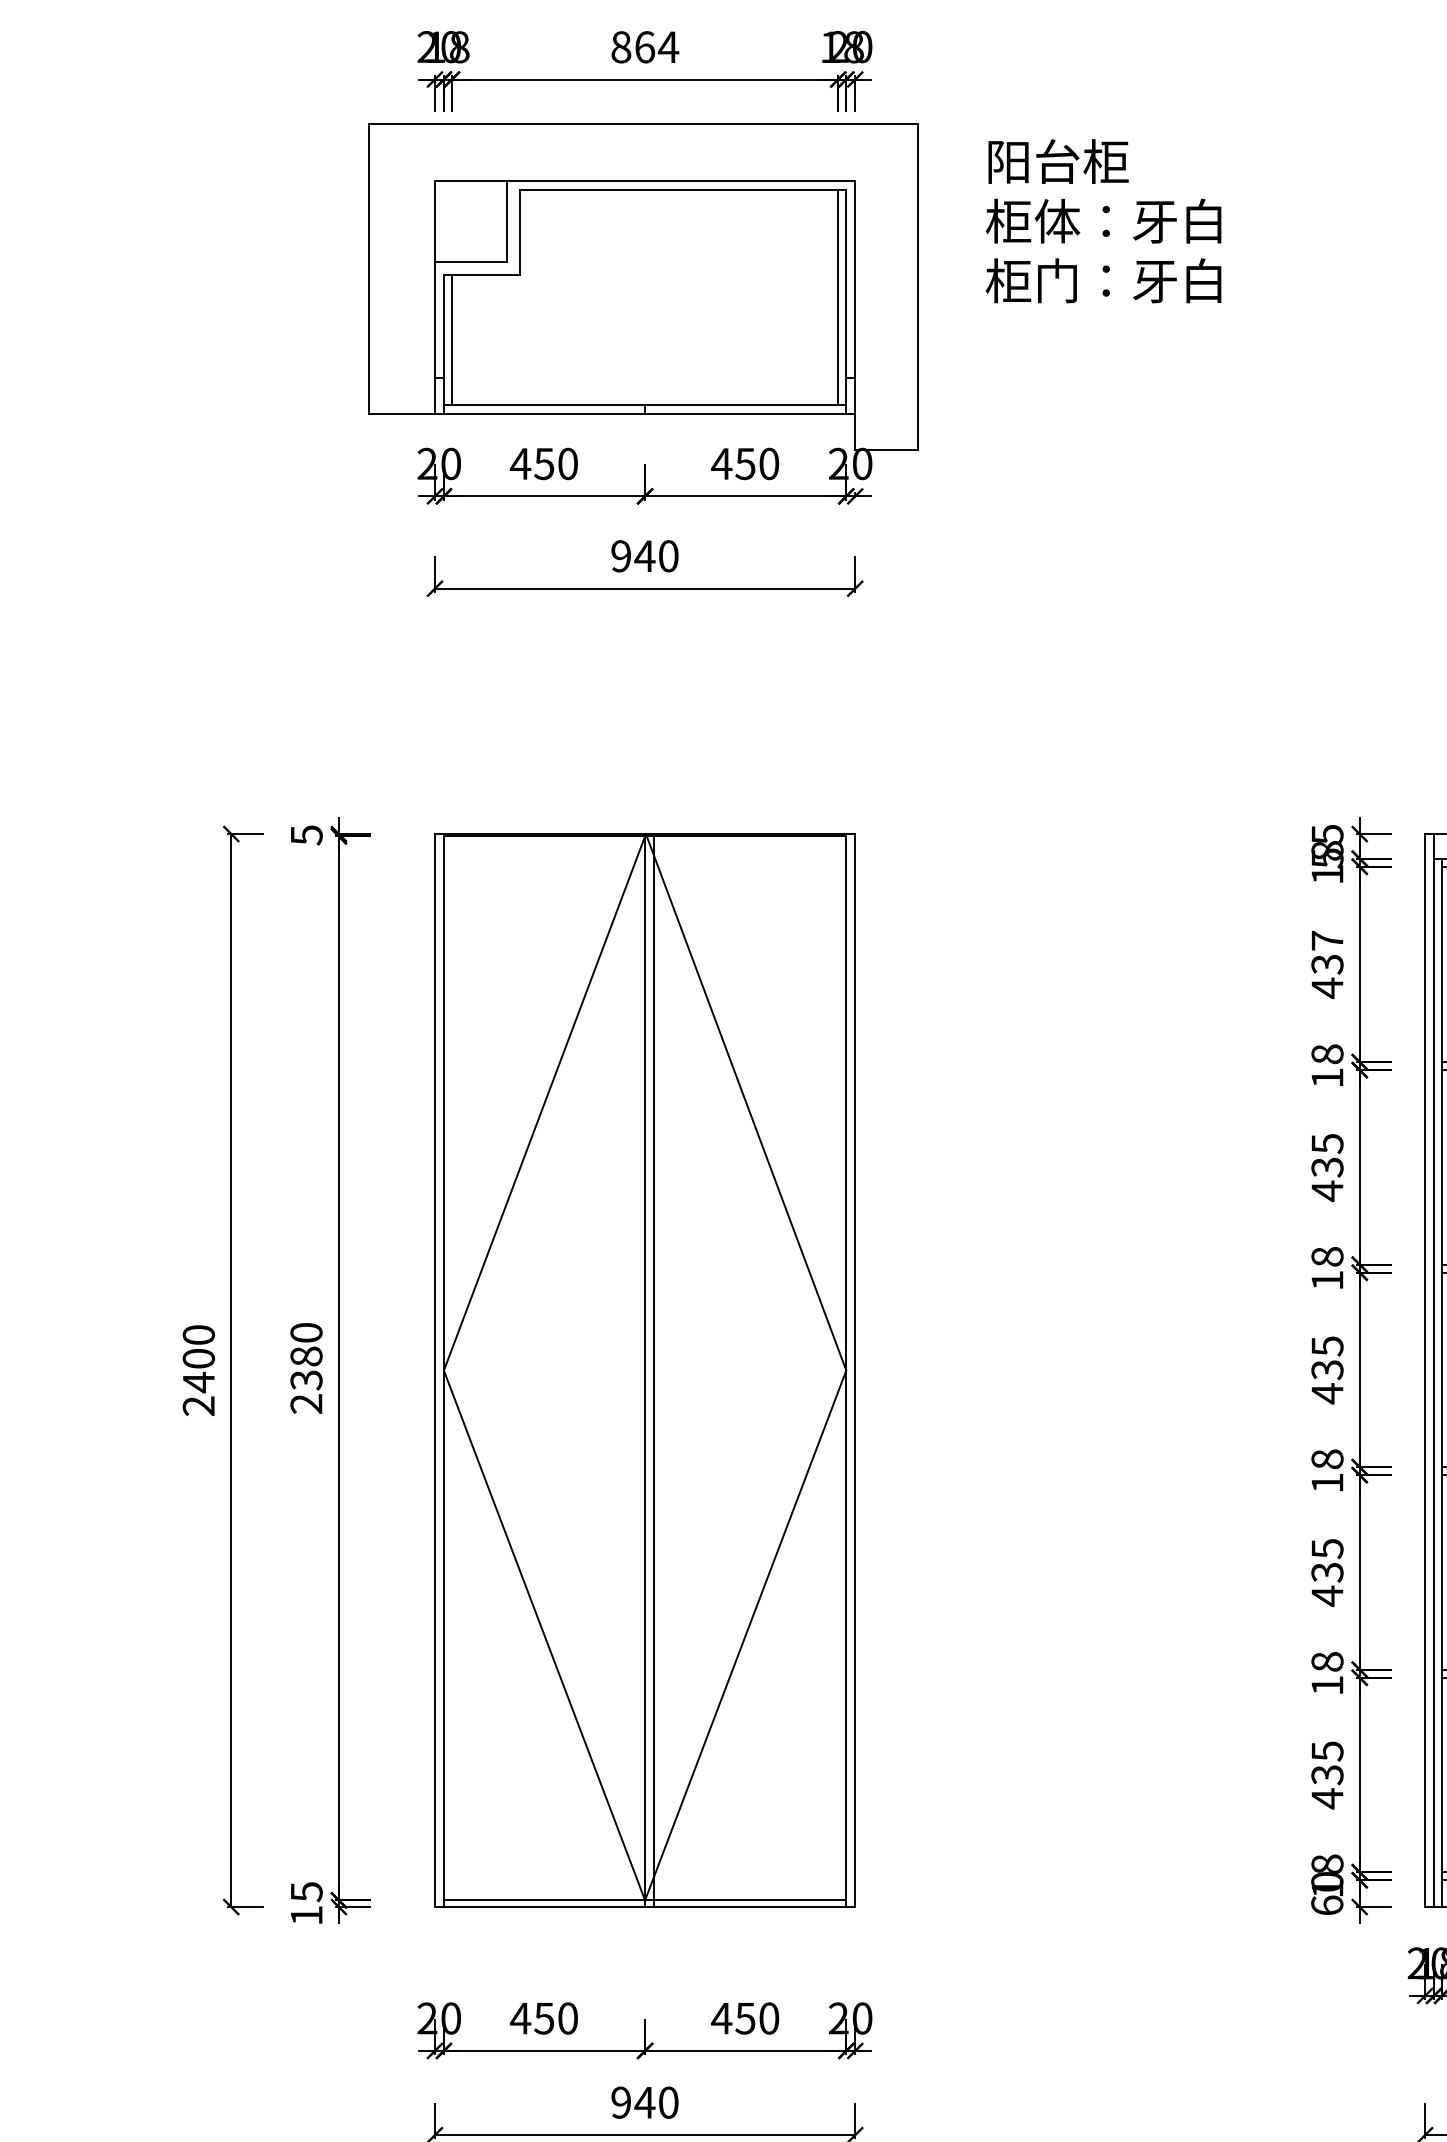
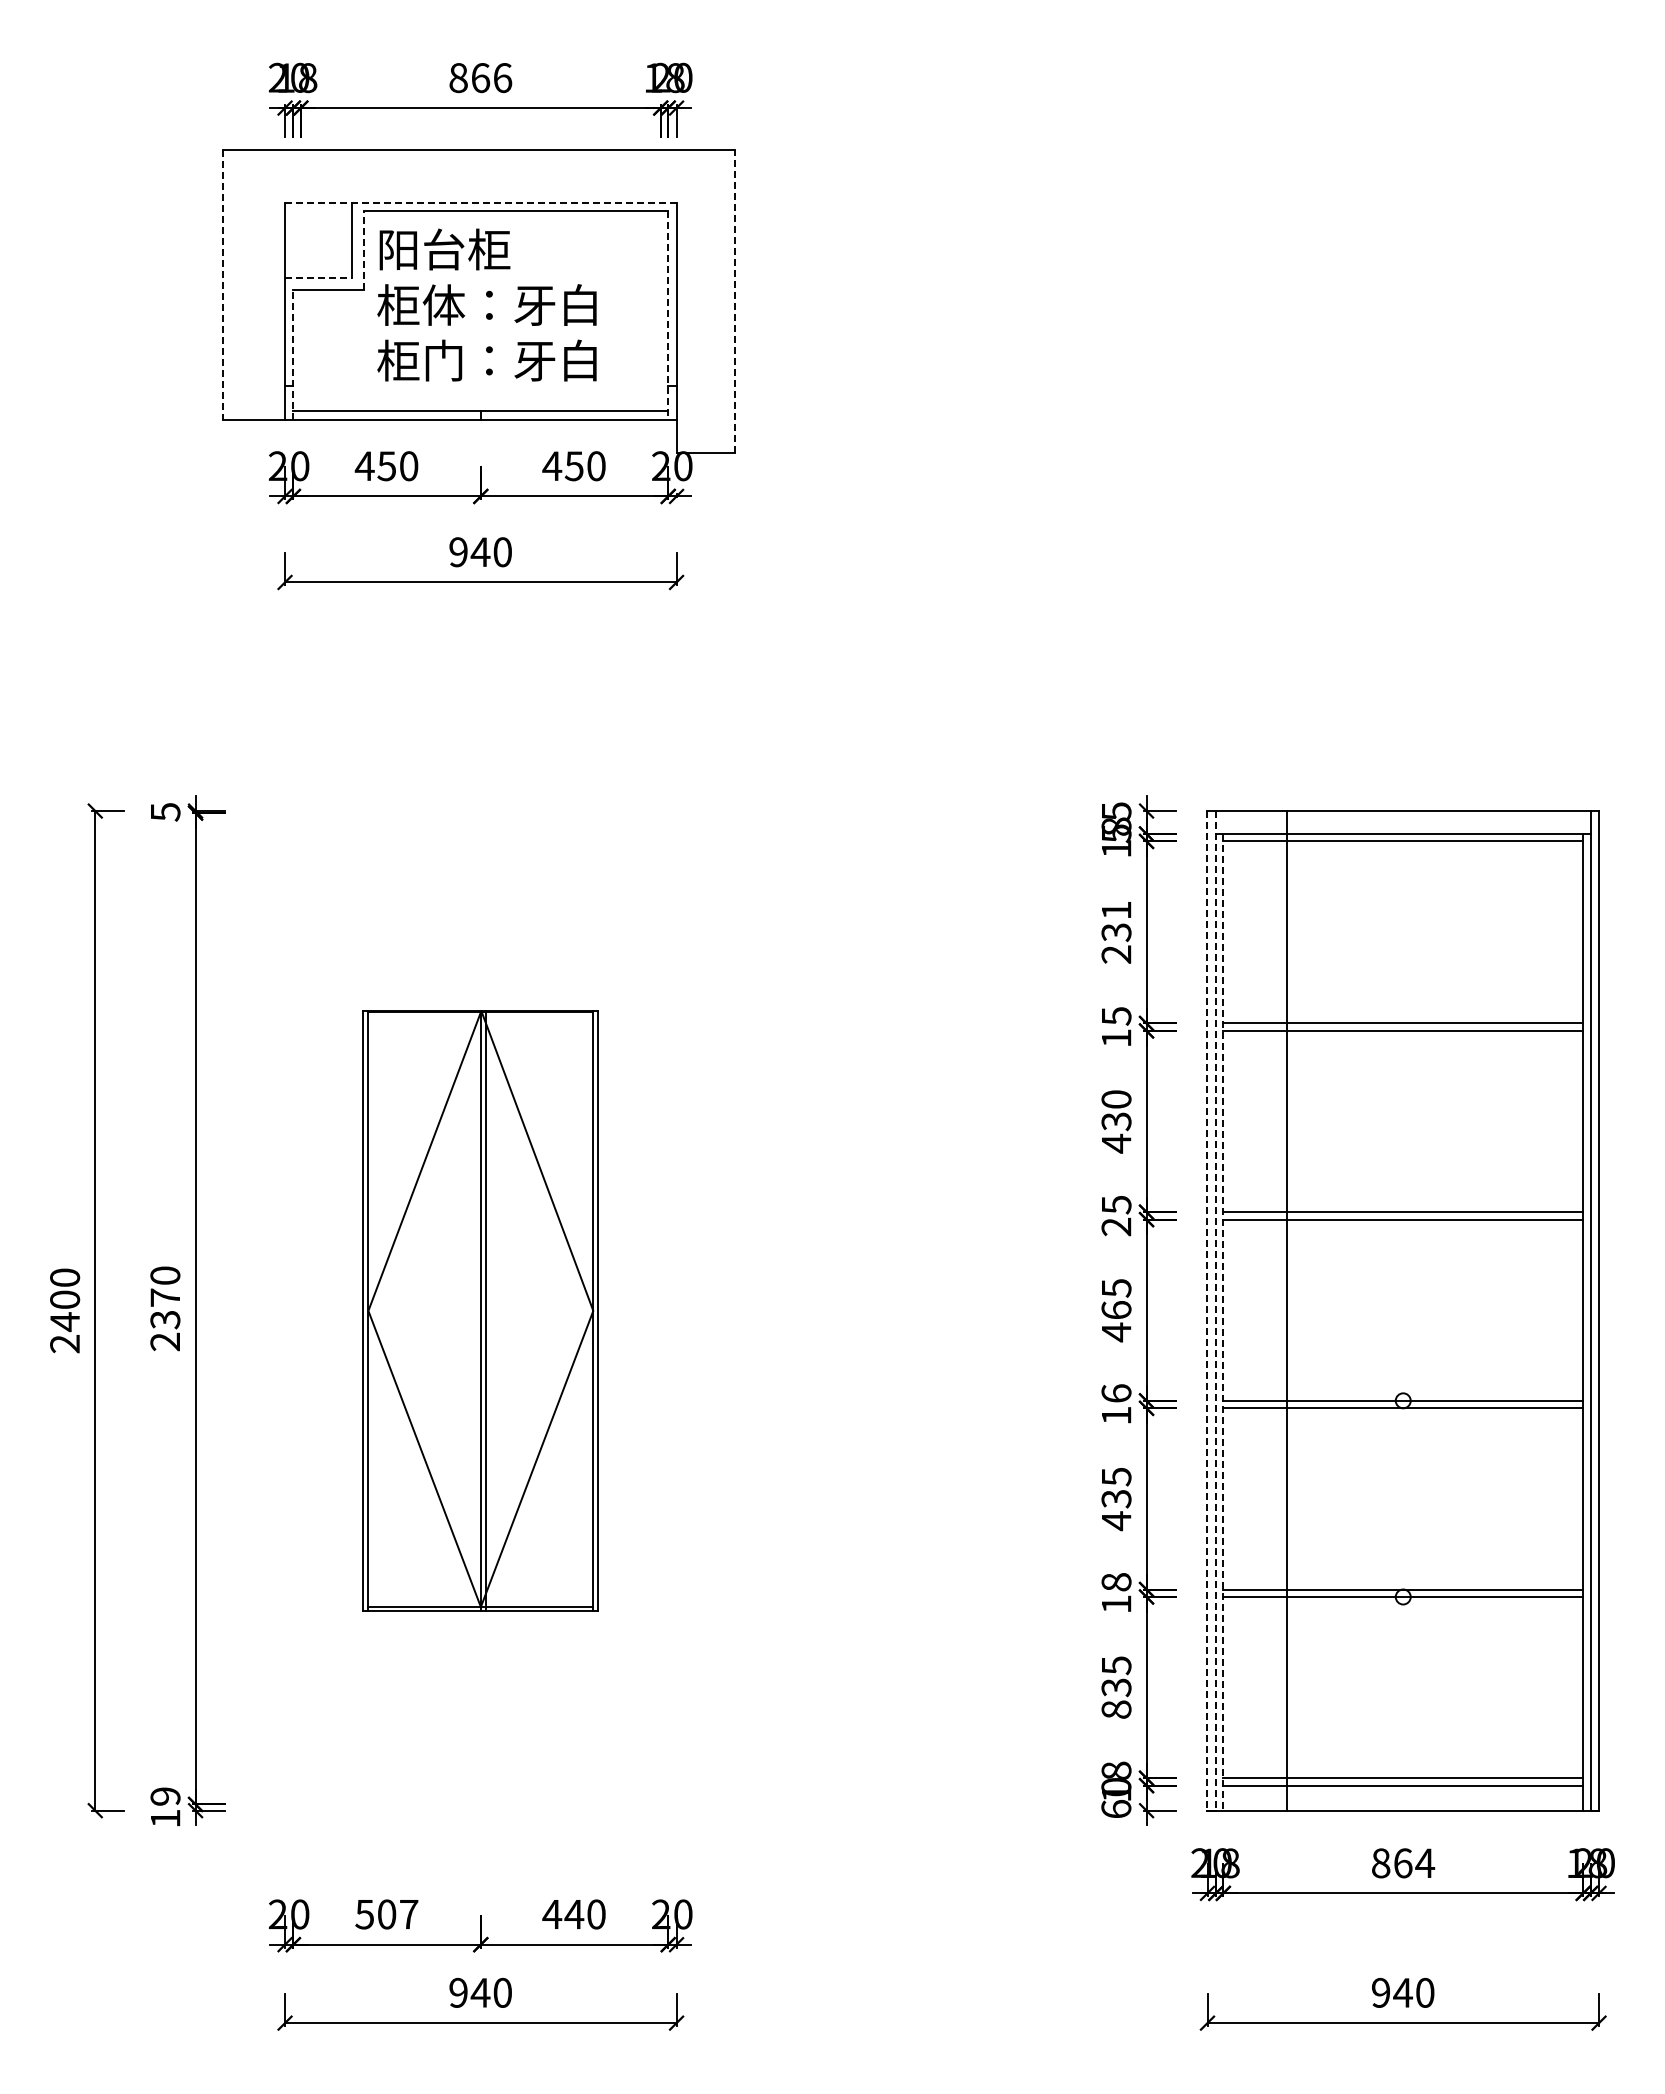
text: (668, 47) -> (502, 78), 864 -> 866
line: (644, 180) -> (480, 202), solid -> dashed
text: (1103, 220) -> (486, 304), moved
line: (520, 232) -> (364, 250), solid -> dashed
line: (470, 261) -> (318, 277), solid -> dashed
line: (368, 268) -> (223, 284), solid -> dashed
line: (917, 286) -> (734, 300), solid -> dashed
line: (837, 297) -> (660, 311), removed
line: (846, 302) -> (668, 315), solid -> dashed
line: (451, 339) -> (300, 350), removed
line: (444, 344) -> (293, 354), solid -> dashed
text: (1327, 964) -> (1116, 932), 437 -> 231
text: (1327, 1054) -> (1116, 1016), 18 -> 15
text: (1327, 1143) -> (1116, 1099), 435 -> 430
text: (1327, 1268) -> (1116, 1215), 18 -> 25
text: (306, 1356) -> (165, 1297), 2380 -> 2370
part: (644, 1370) -> (480, 1310), size x0.6
text: (1327, 1370) -> (1116, 1310), 435 -> 465
line: (1425, 1370) -> (1207, 1310), solid -> dashed
line: (1433, 1370) -> (1215, 1310), solid -> dashed
line: (1442, 1383) -> (1223, 1322), solid -> dashed
text: (1327, 1459) -> (1116, 1393), 18 -> 16
text: (1327, 1798) -> (1116, 1709), 435 -> 835
text: (306, 1891) -> (165, 1796), 15 -> 19
text: (543, 2018) -> (386, 1914), 450 -> 507
text: (745, 2018) -> (574, 1914), 450 -> 440

